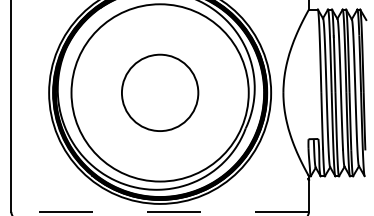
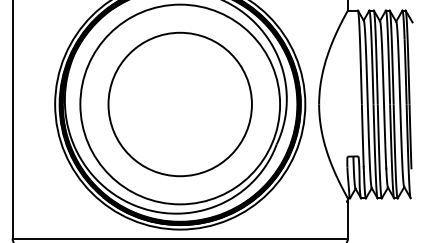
circle: (159, 92) -> (179, 104), size x1.67
line: (160, 211) -> (180, 238), dashed -> solid

